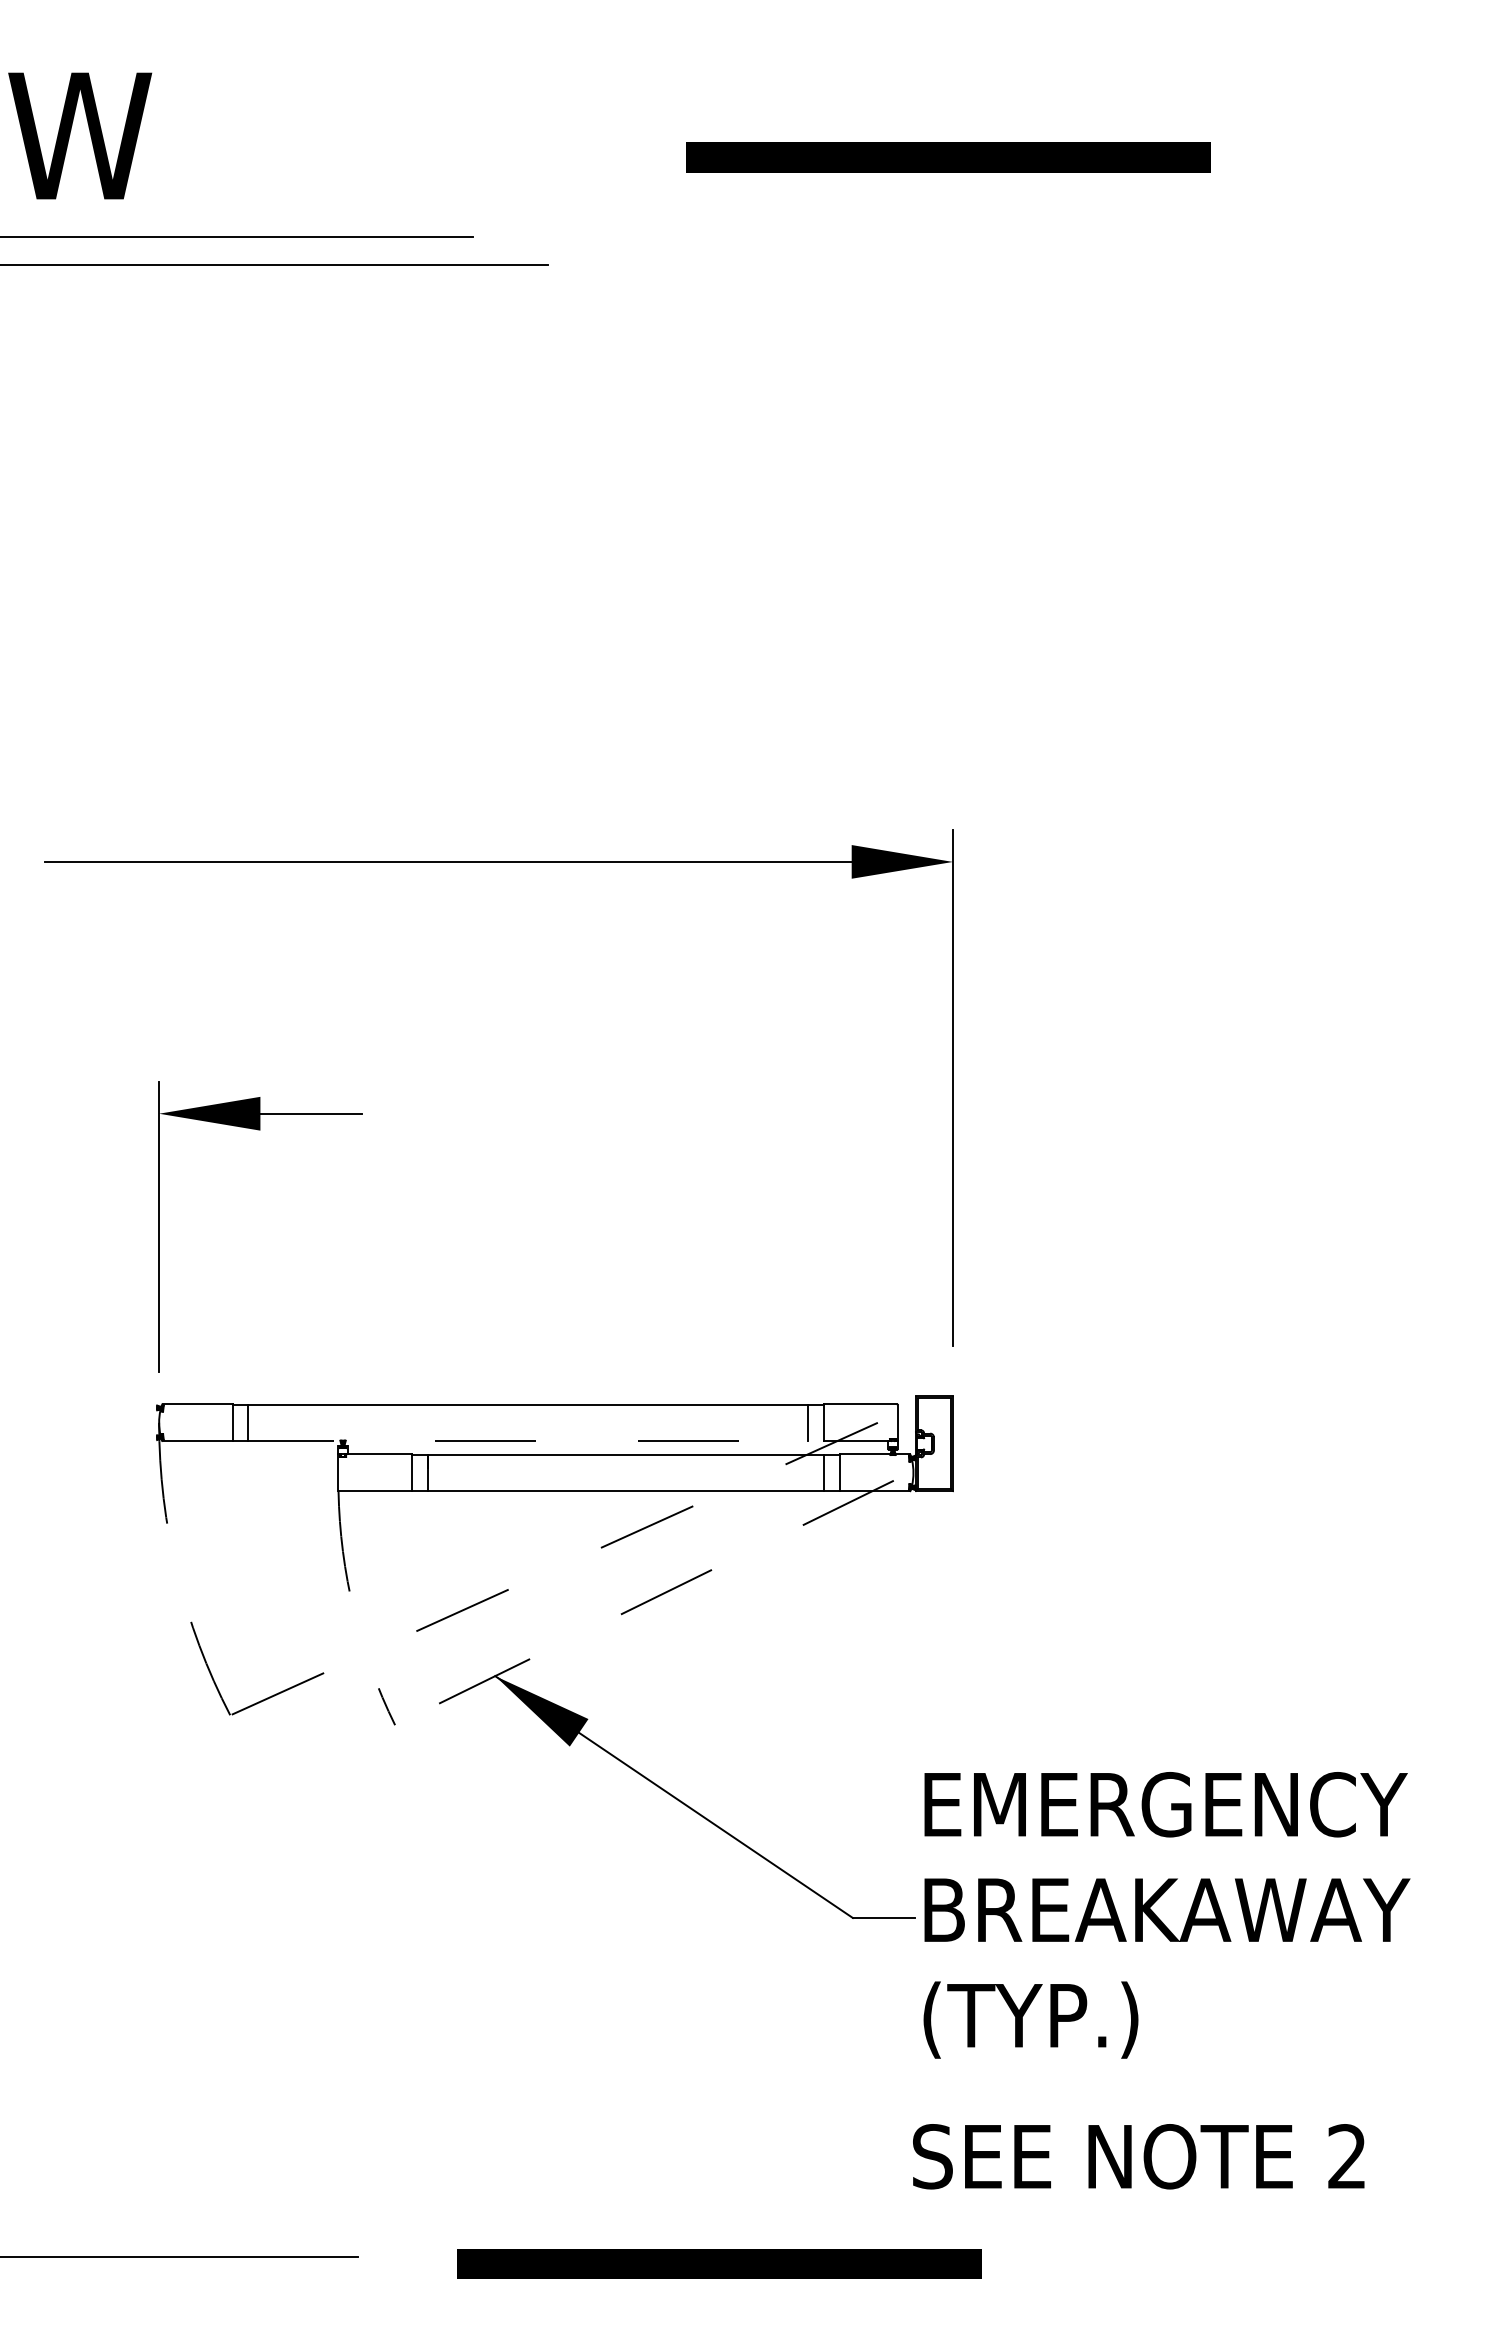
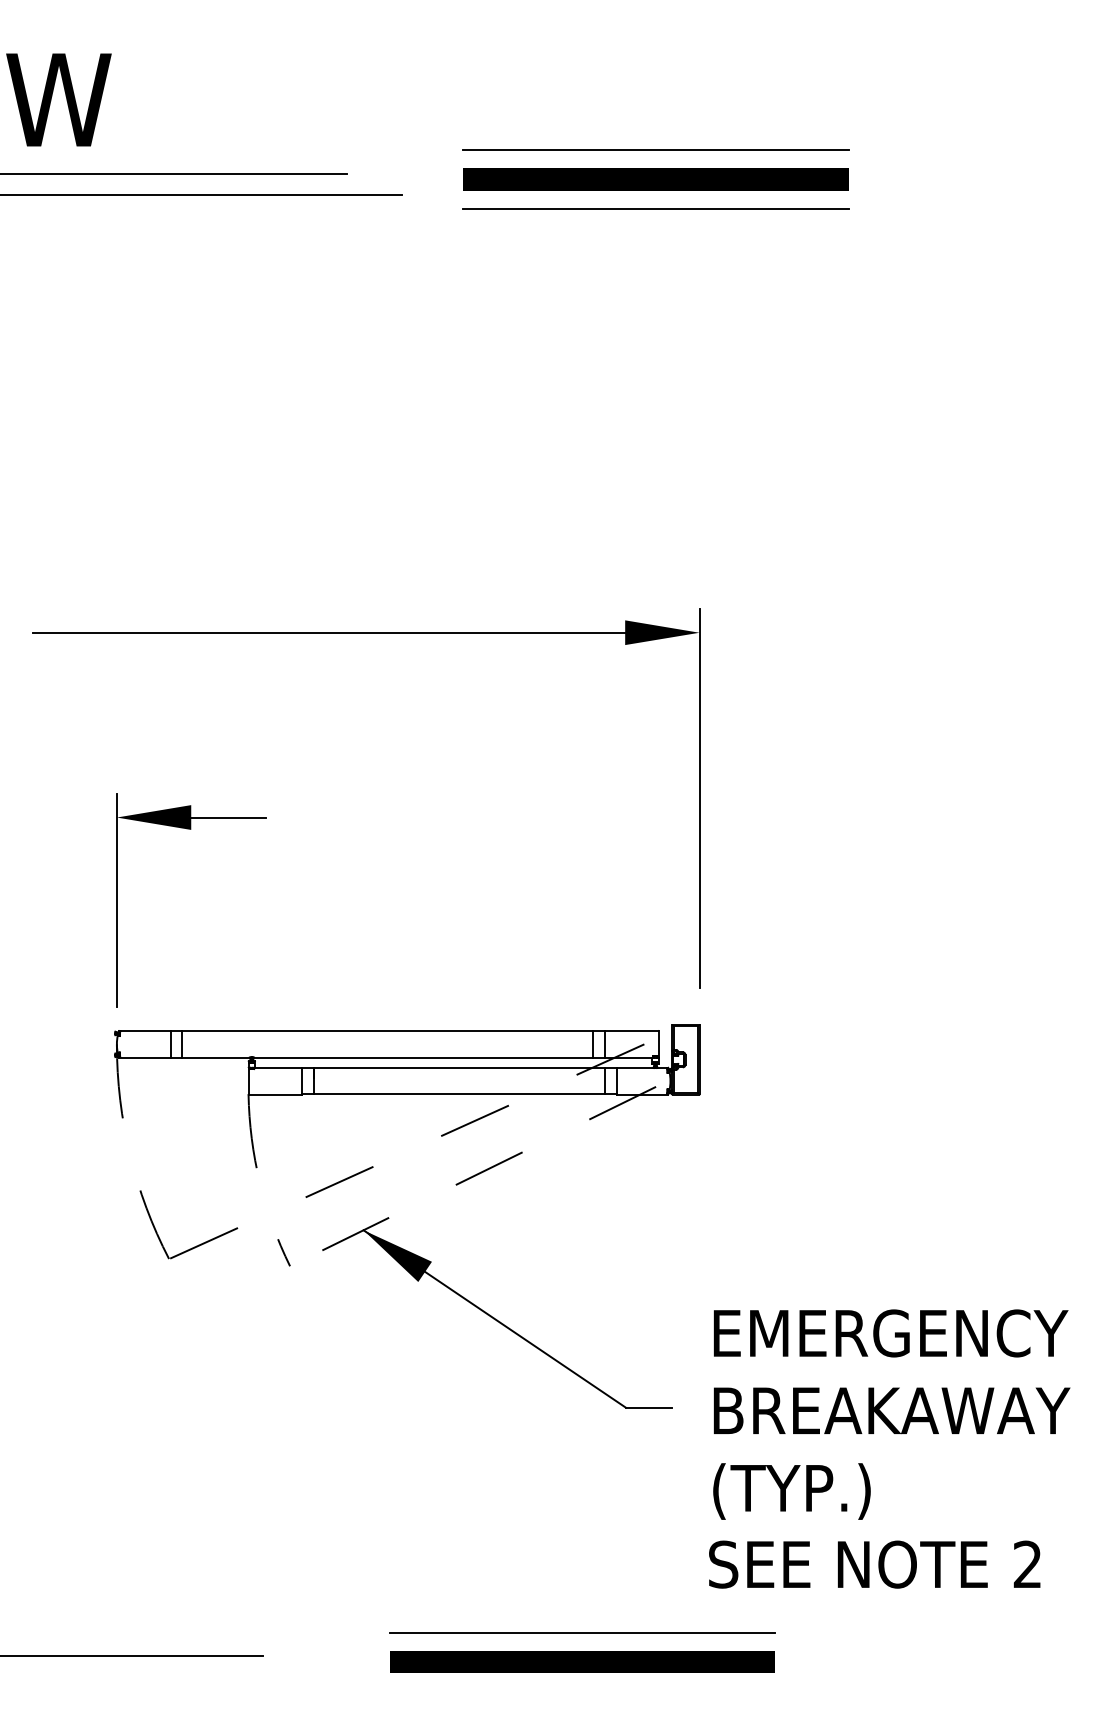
line: (948, 157) -> (655, 179), moved
line: (893, 204) -> (655, 150), added
line: (893, 284) -> (655, 208), added
line: (528, 1440) -> (387, 1057), dashed -> solid
text: (1166, 1915) -> (891, 1414), moved
text: (1138, 2156) -> (874, 1564), moved
line: (793, 2224) -> (582, 1632), added
line: (719, 2263) -> (582, 1661), moved

